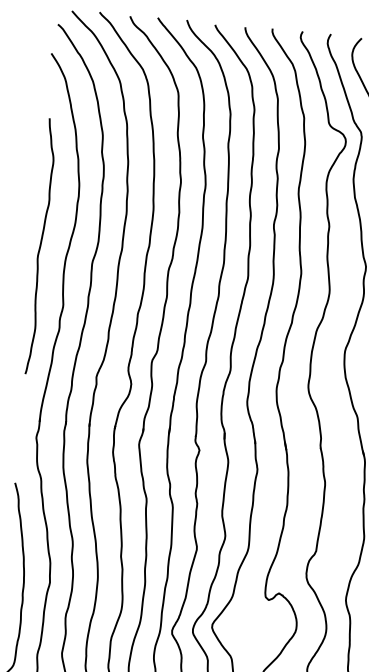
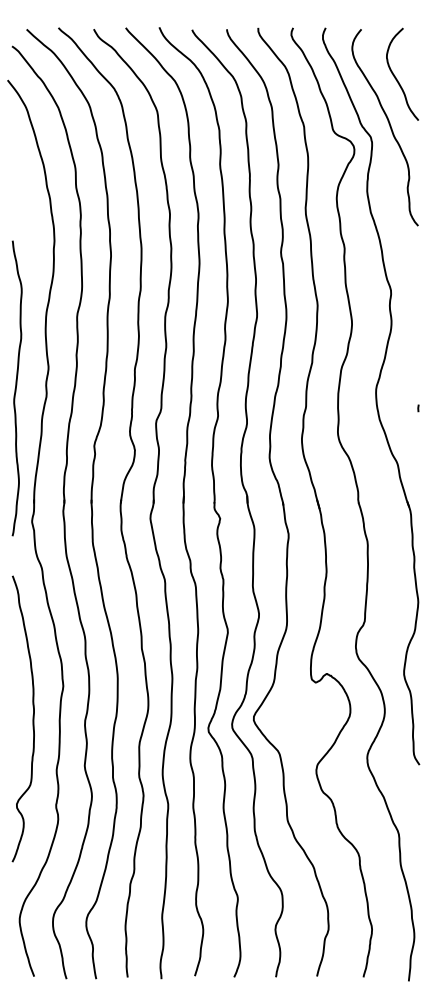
curve: (40, 246) -> (16, 388), moved

